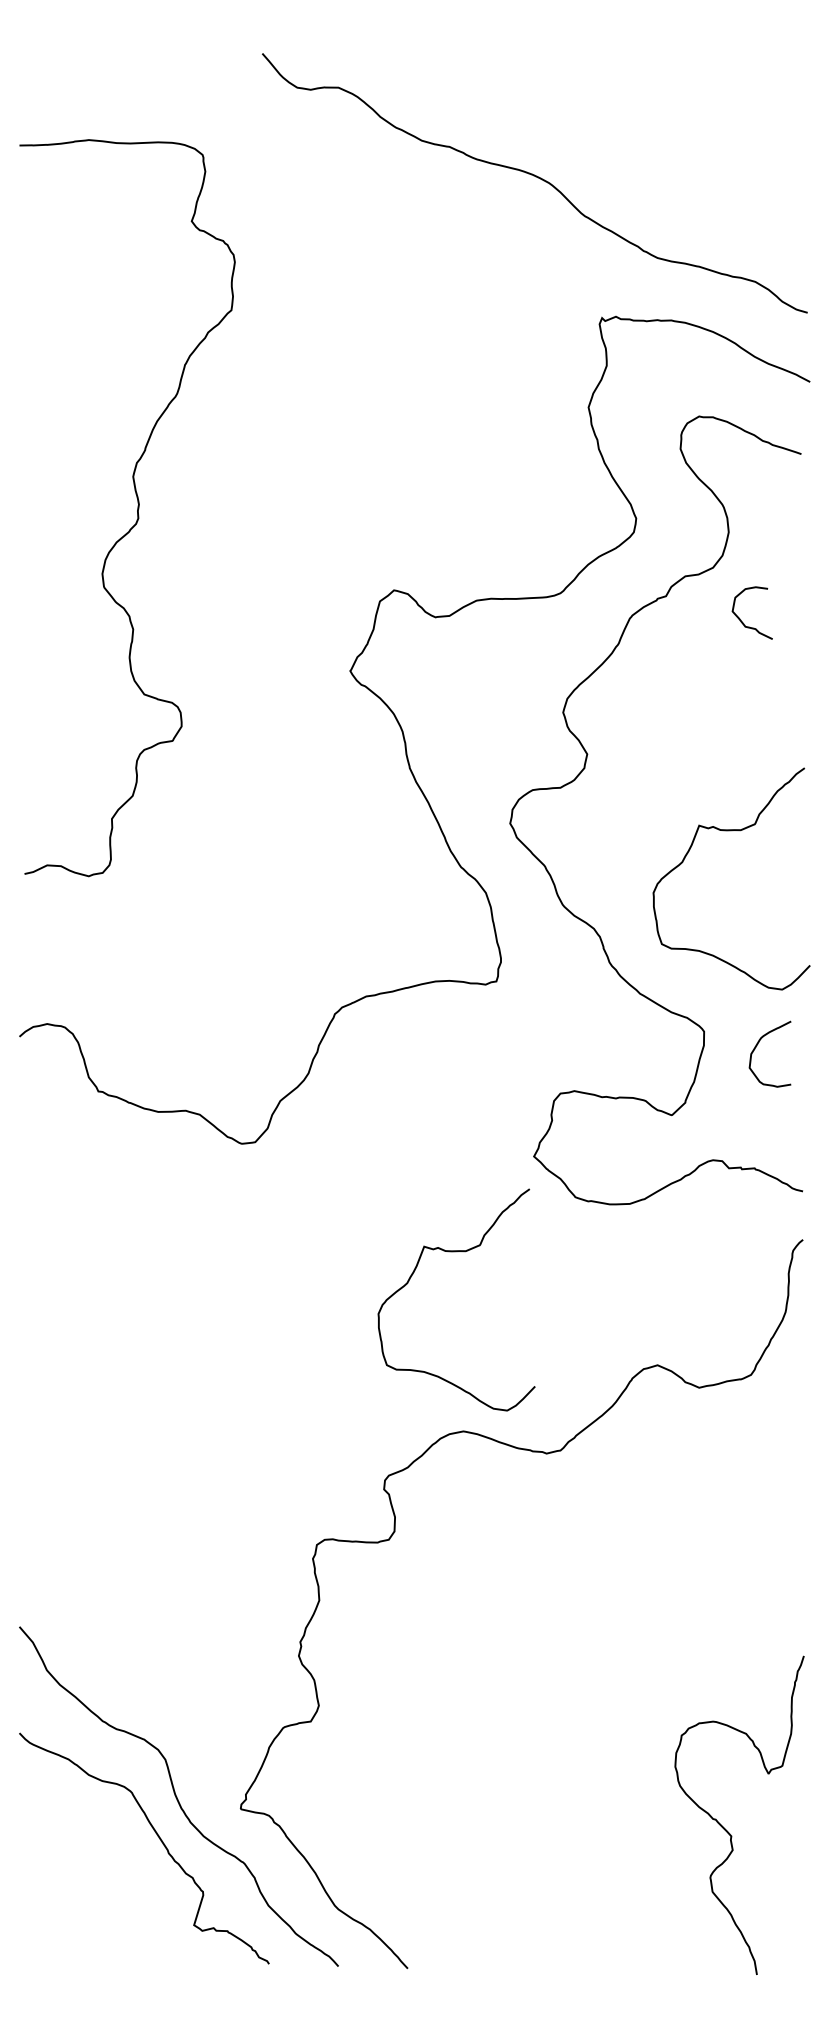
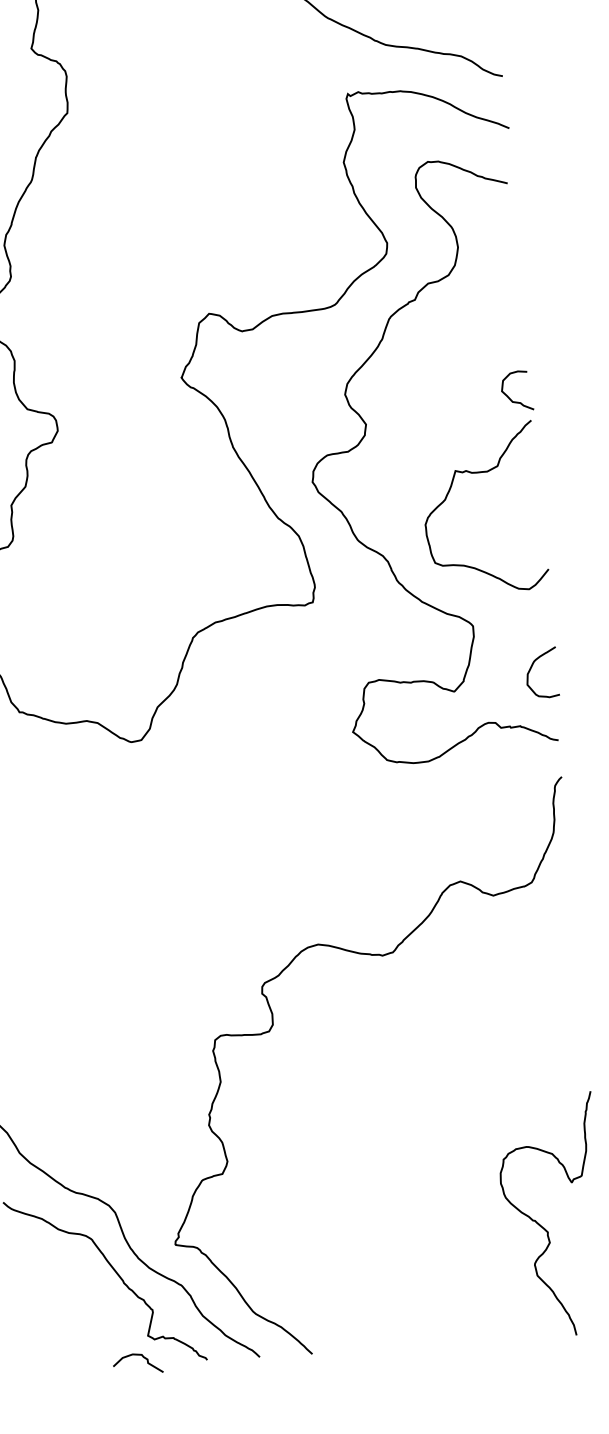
curve: (740, 618) -> (508, 396), moved
curve: (758, 1044) -> (532, 666), moved
curve: (456, 1252) -> (300, 809), removed
curve: (185, 1953) -> (143, 1357), added

